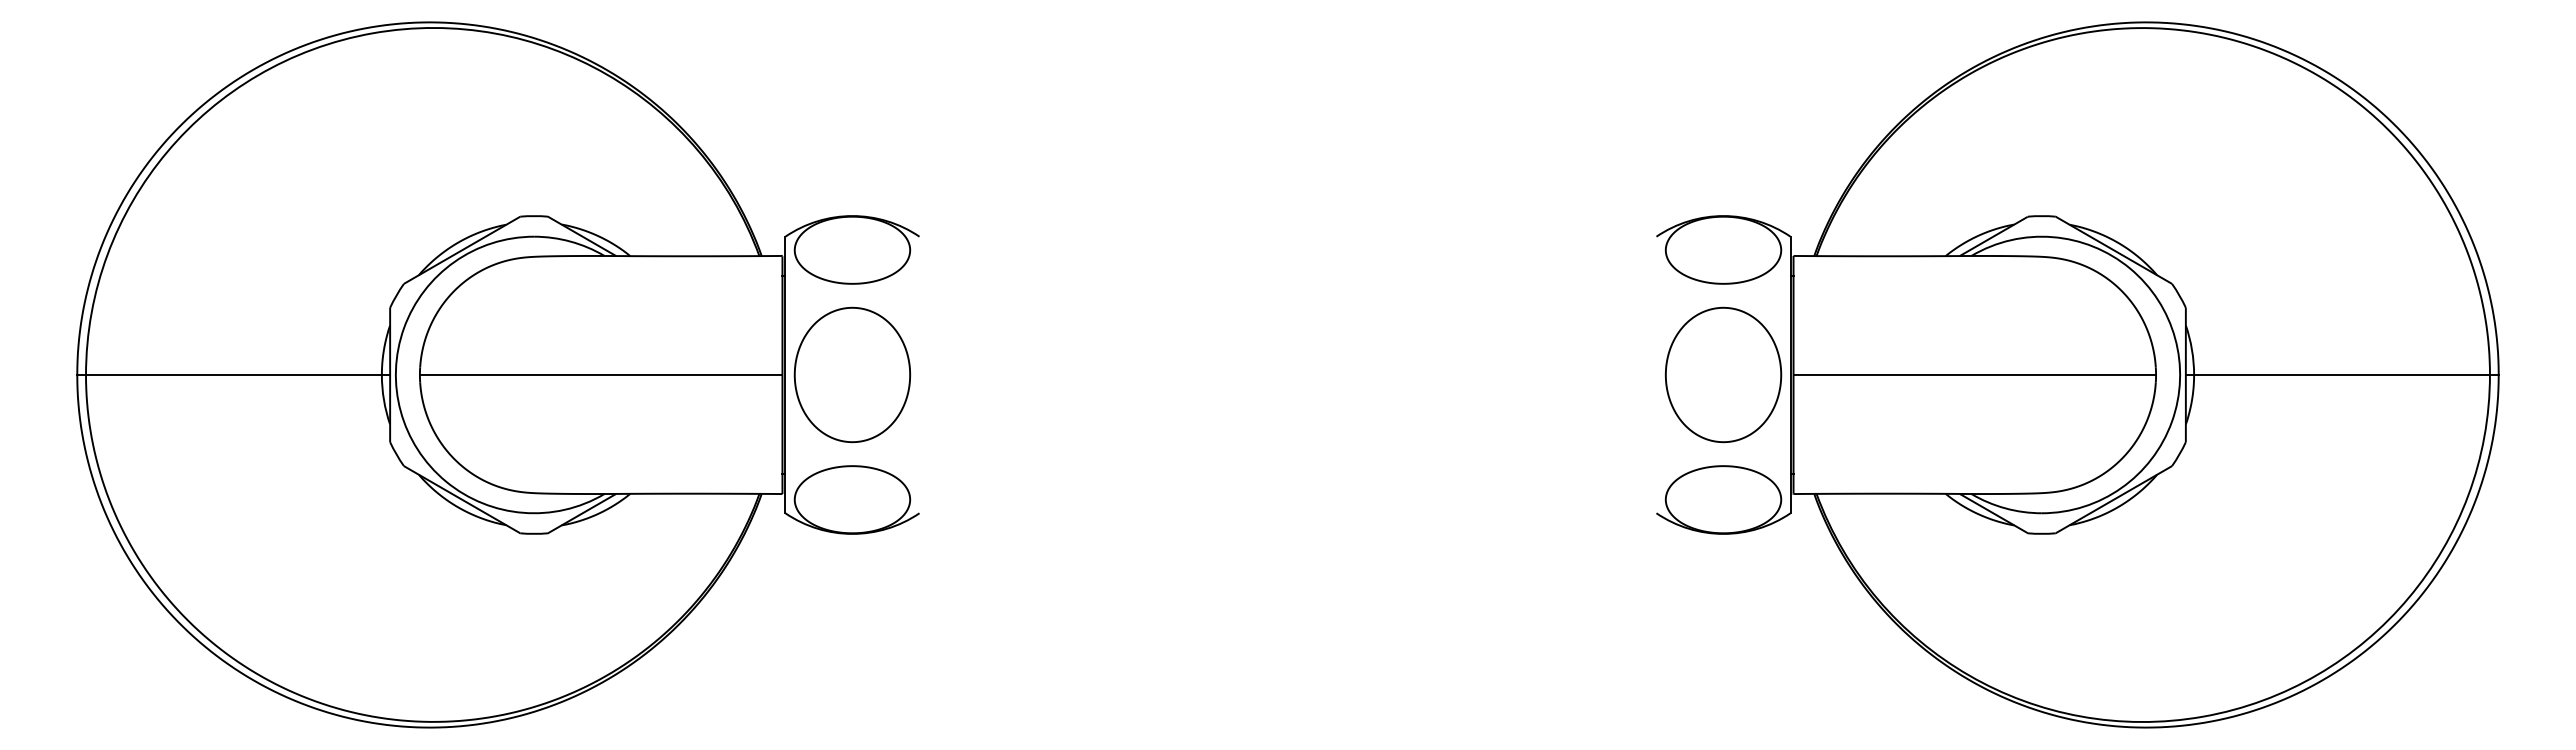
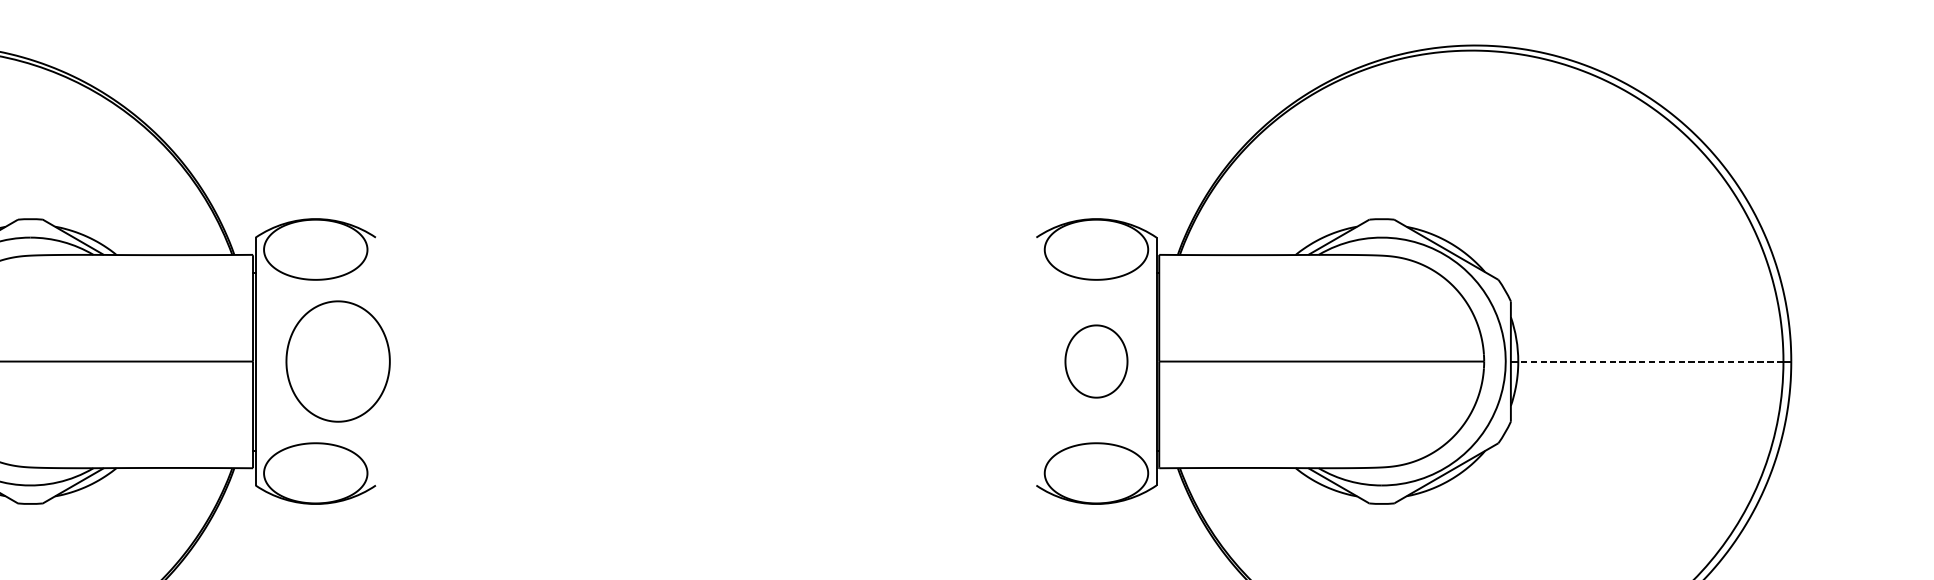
part: (852, 374) -> (338, 361), moved
part: (1723, 374) -> (1096, 361), size x0.6
line: (2342, 374) -> (1651, 361), solid -> dashed

